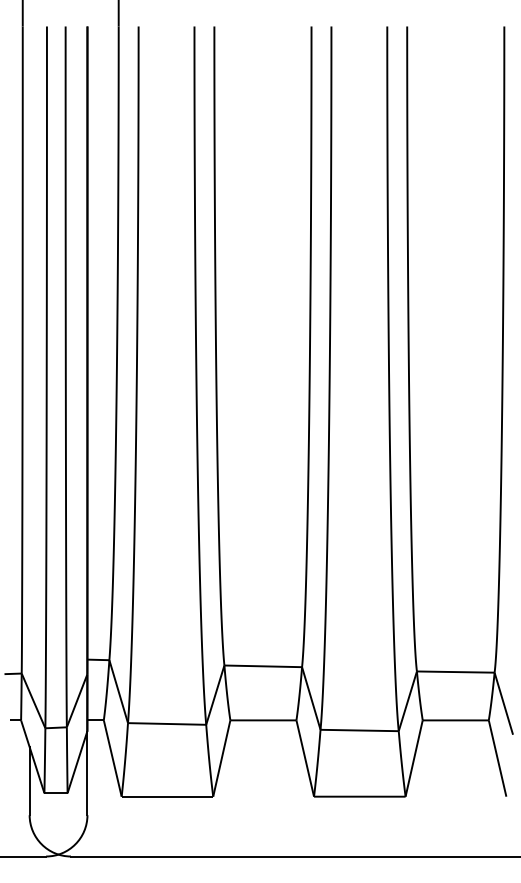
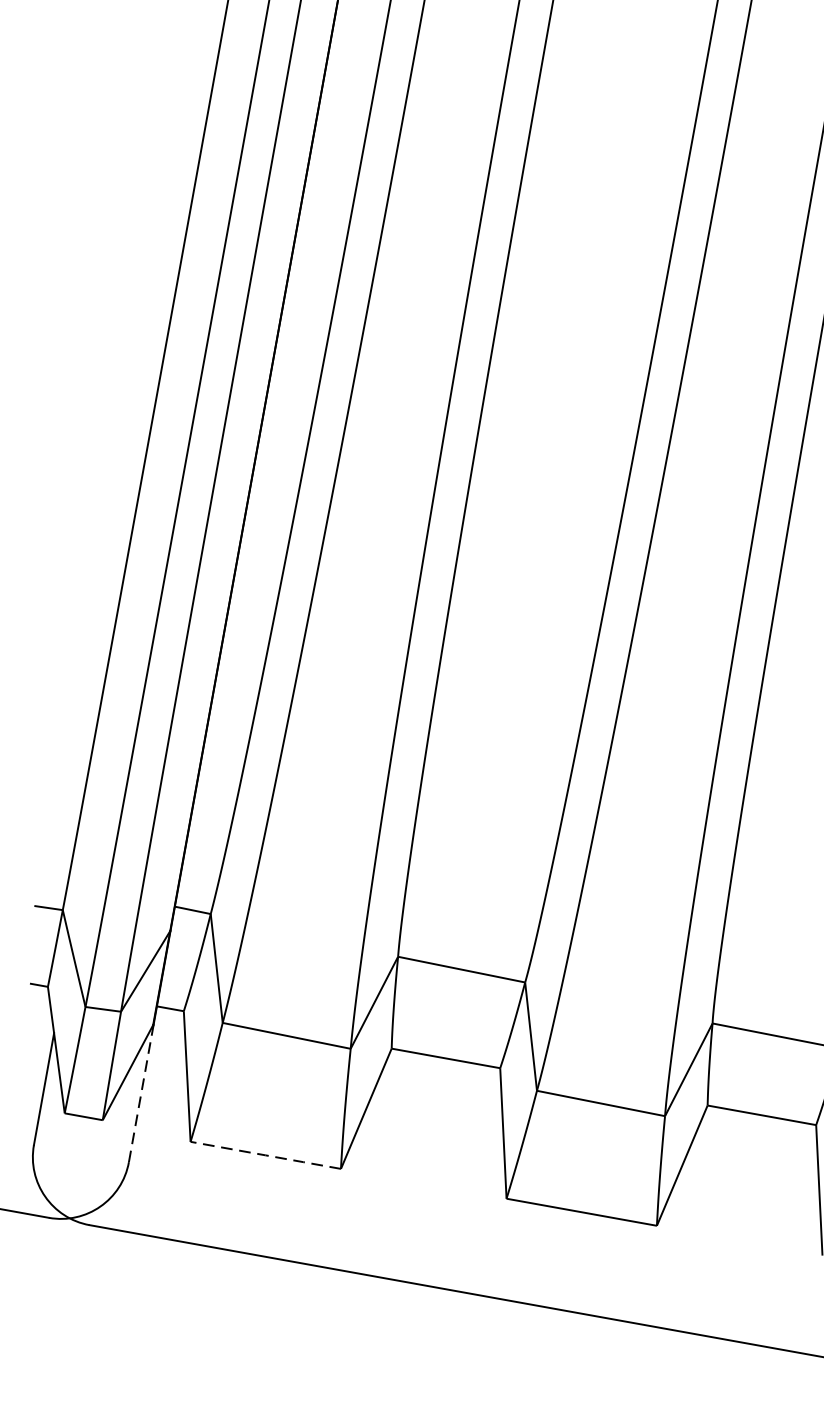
line: (87, 773) -> (141, 1093), solid -> dashed
line: (167, 796) -> (265, 1155), solid -> dashed

